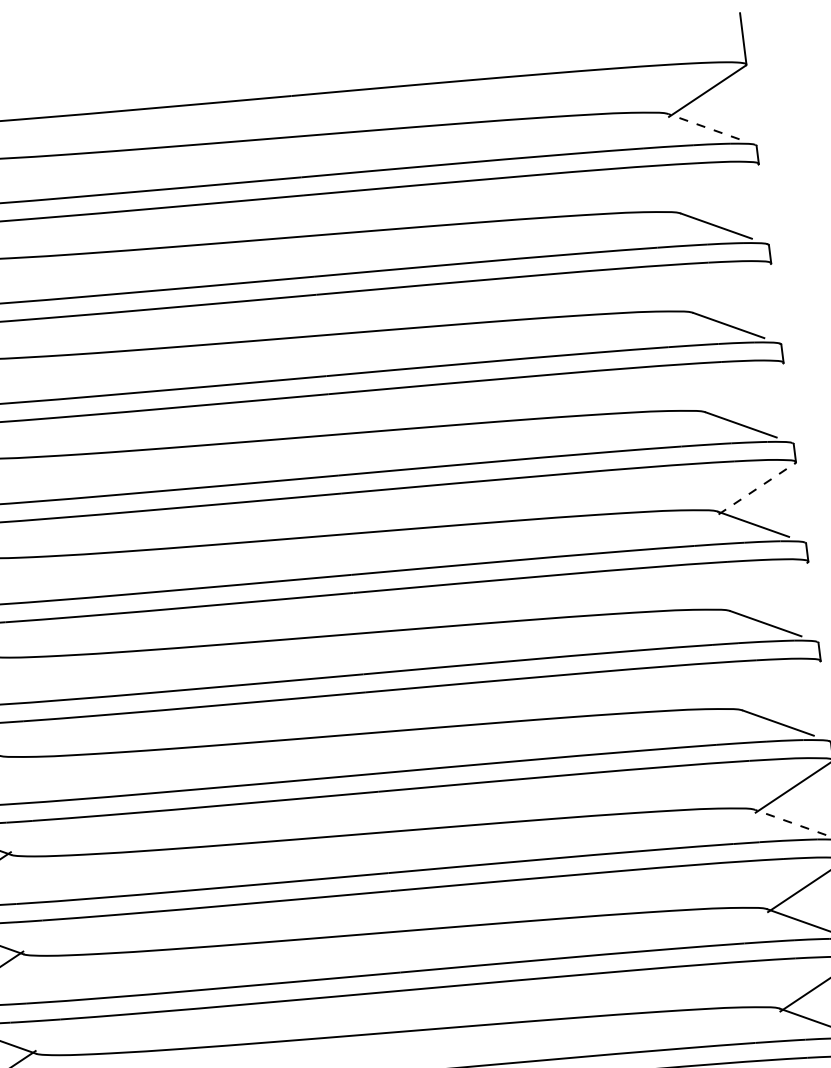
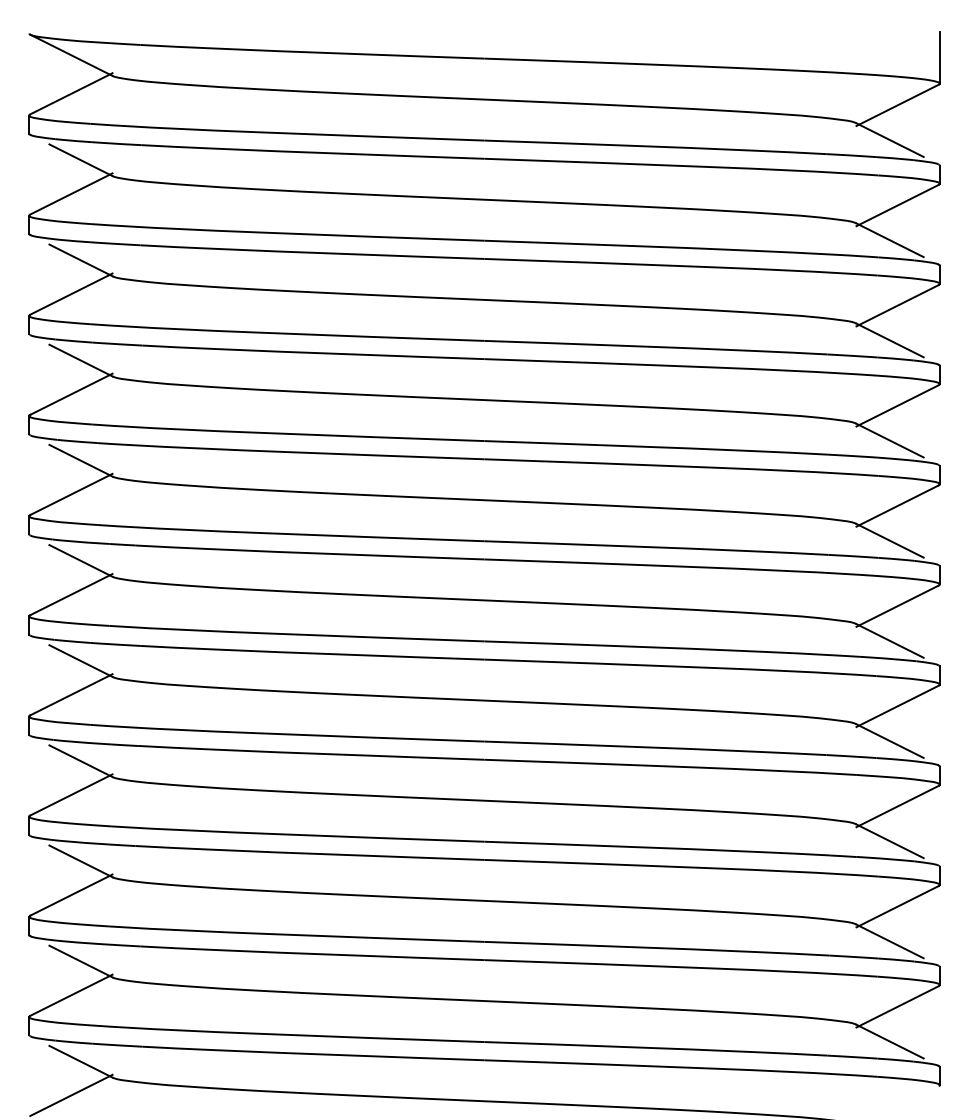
line: (704, 127) -> (890, 140), dashed -> solid
line: (719, 190) -> (897, 205), added
line: (731, 289) -> (897, 305), added
line: (744, 389) -> (897, 405), added
line: (756, 489) -> (897, 506), dashed -> solid
line: (769, 587) -> (897, 605), added
line: (781, 687) -> (897, 706), added
line: (791, 822) -> (890, 841), dashed -> solid

